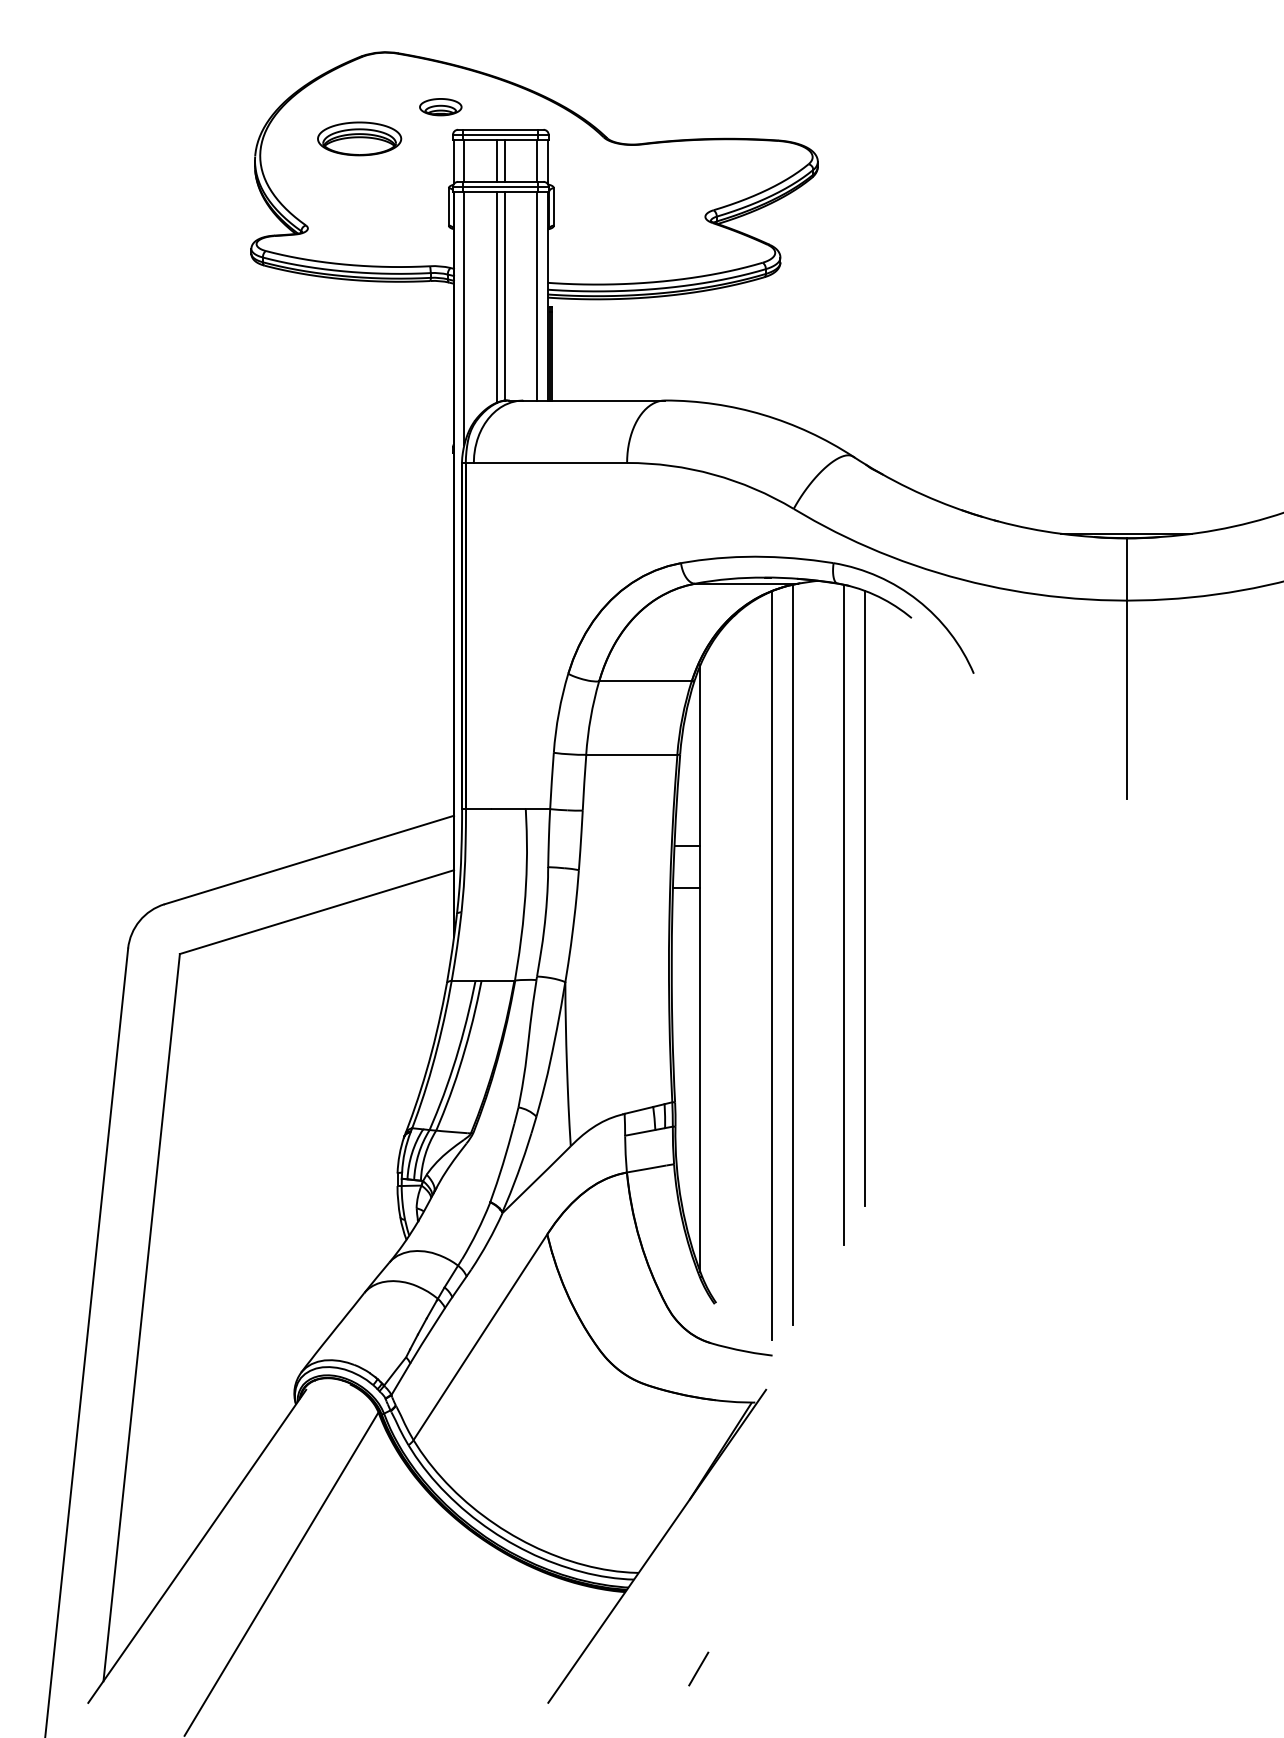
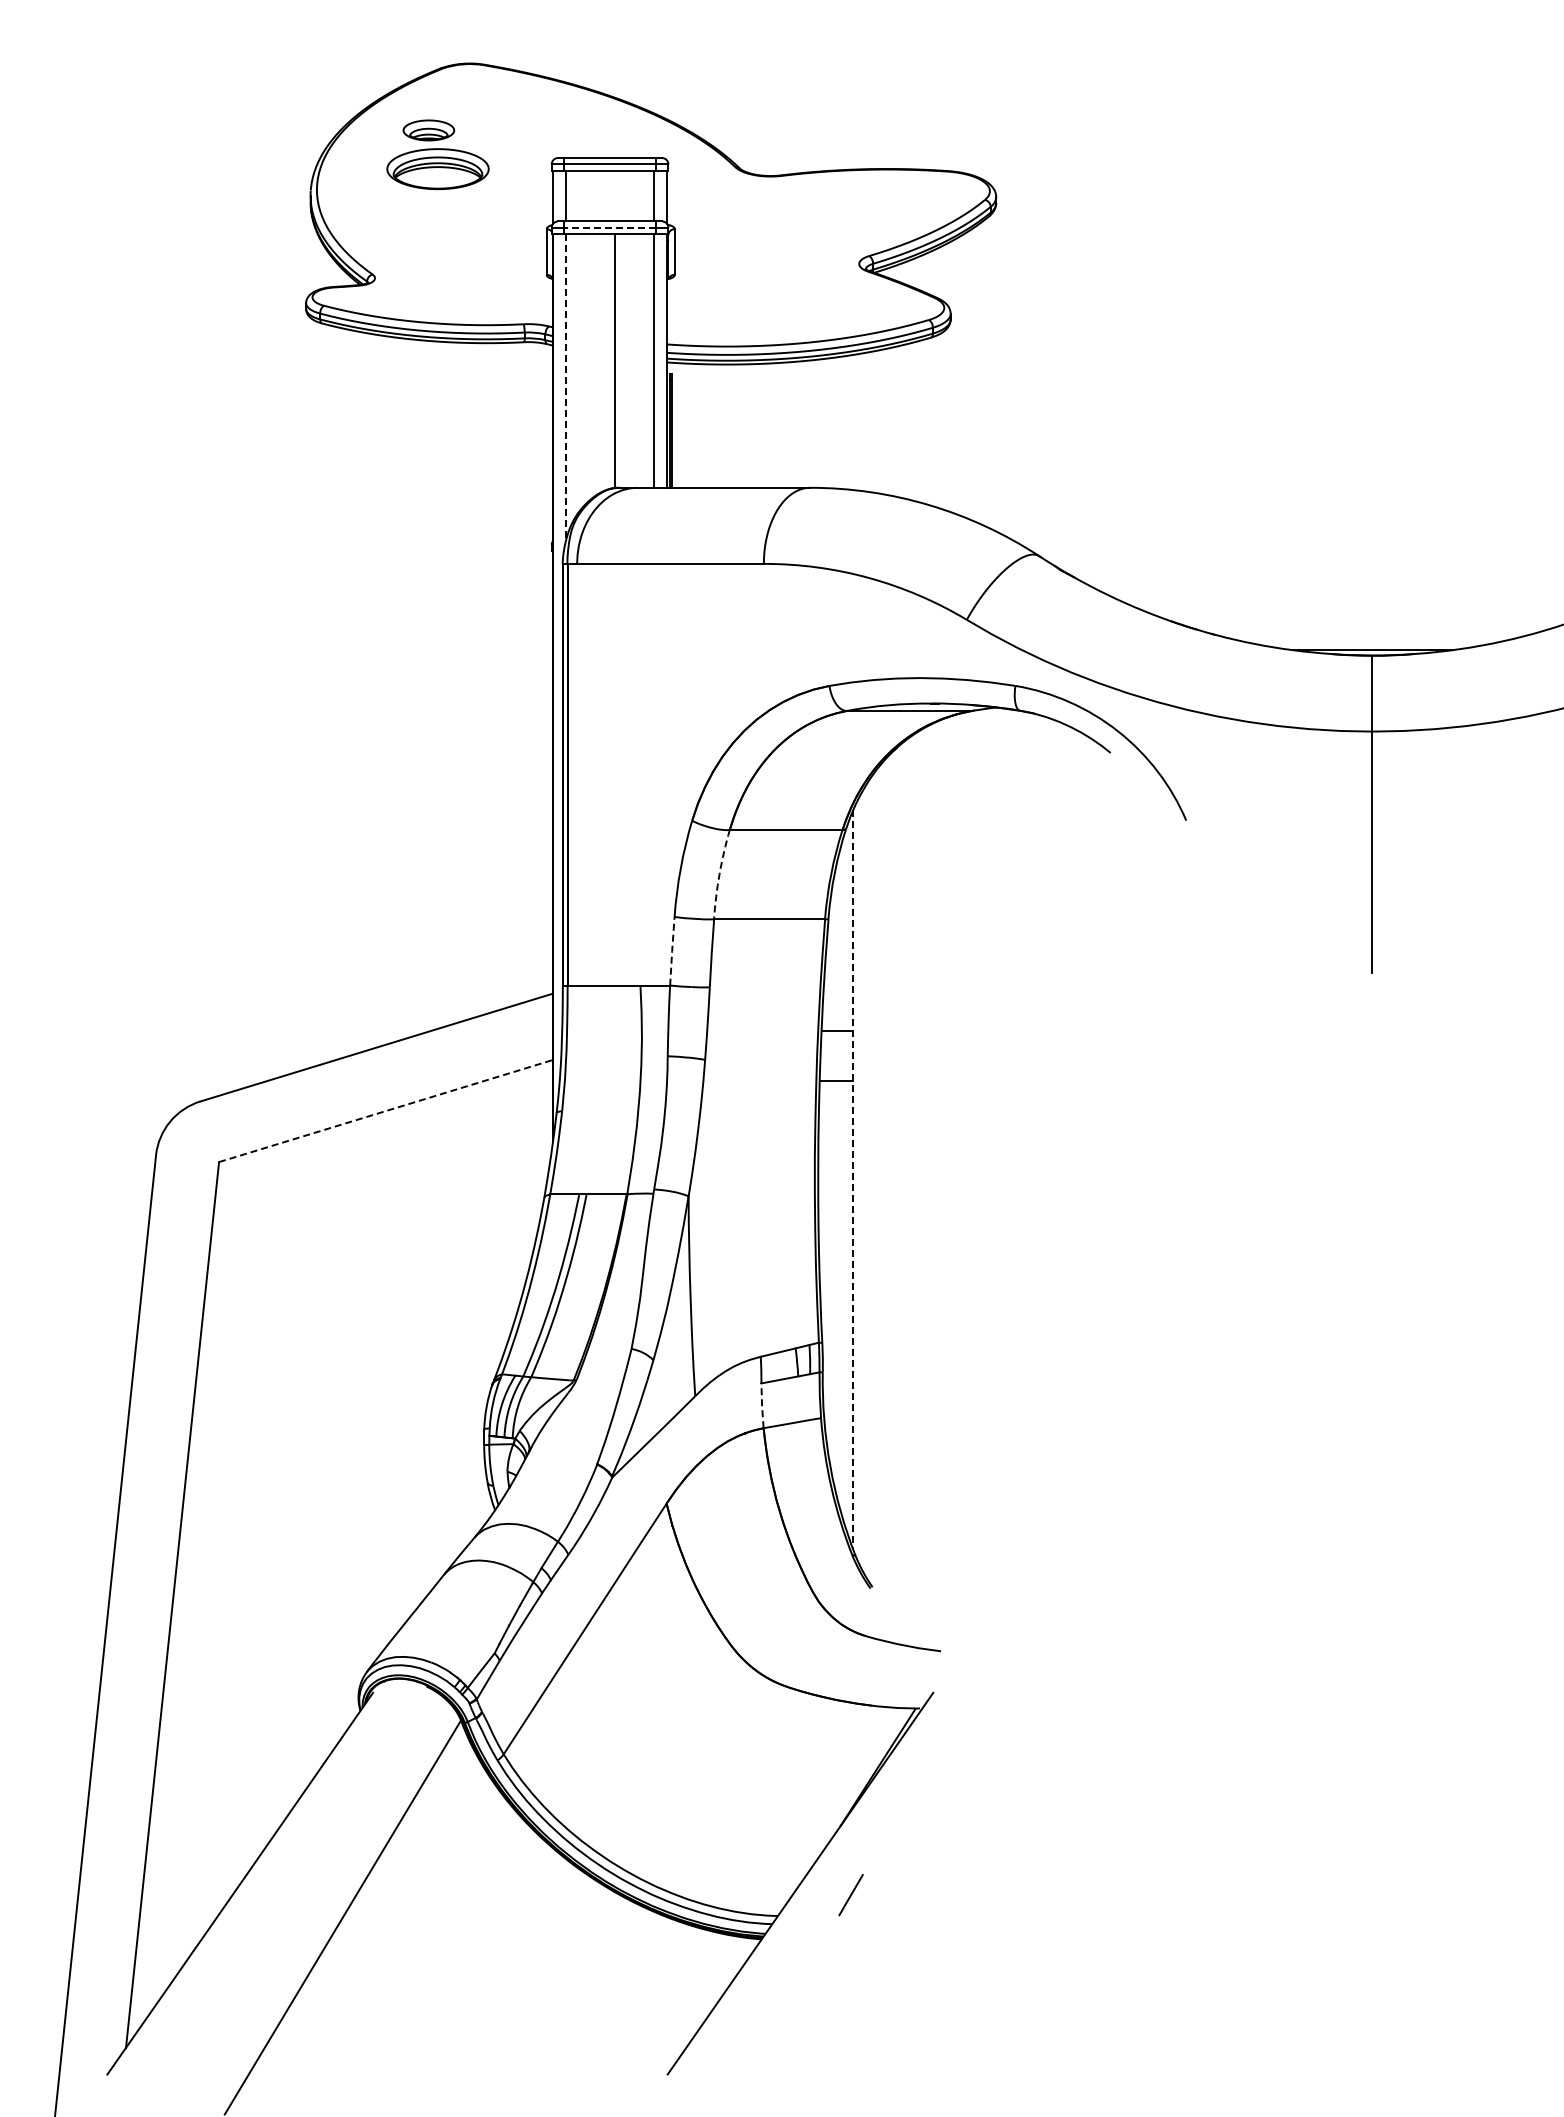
part: (440, 107) -> (428, 130), moved
line: (497, 160) -> (605, 195), removed
line: (505, 160) -> (615, 195), removed
line: (501, 186) -> (610, 227), solid -> dashed
line: (497, 297) -> (605, 362), removed
line: (464, 318) -> (565, 388), solid -> dashed
arc: (590, 717) -> (719, 874), solid -> dashed
line: (552, 781) -> (672, 951), solid -> dashed
line: (865, 898) -> (1054, 1094), removed
line: (317, 912) -> (386, 1111), solid -> dashed
line: (844, 914) -> (1028, 1114), removed
line: (793, 954) -> (966, 1162), removed
line: (772, 965) -> (940, 1175), removed
line: (700, 969) -> (853, 1180), solid -> dashed
line: (625, 1154) -> (762, 1406), solid -> dashed
line: (698, 1669) -> (850, 1895), moved

